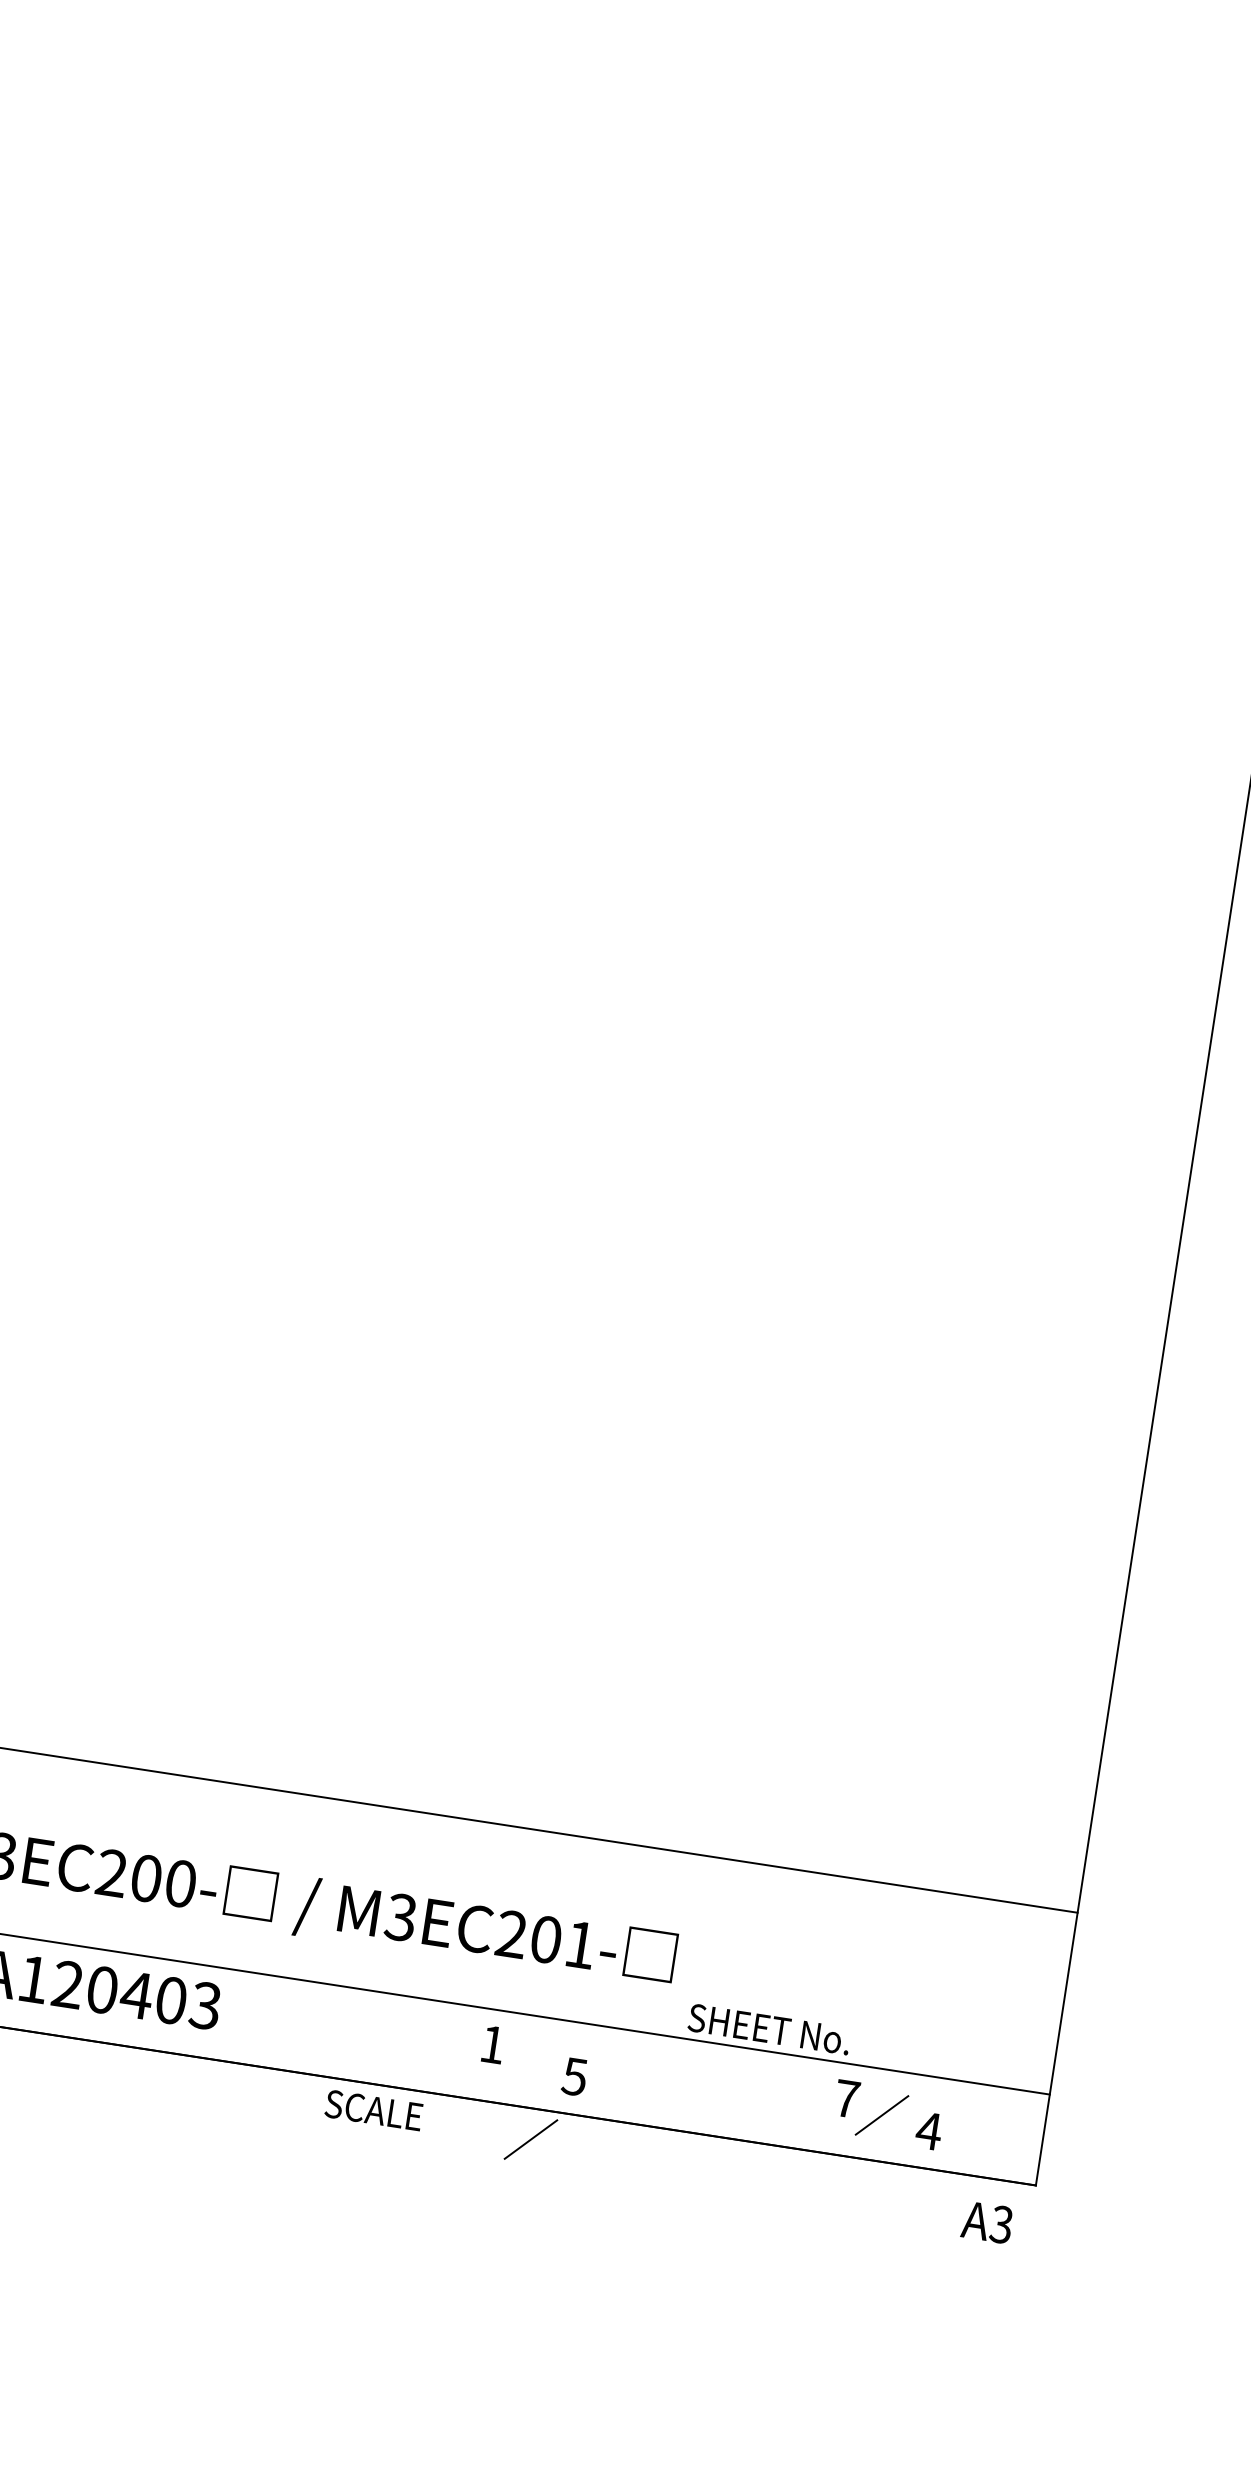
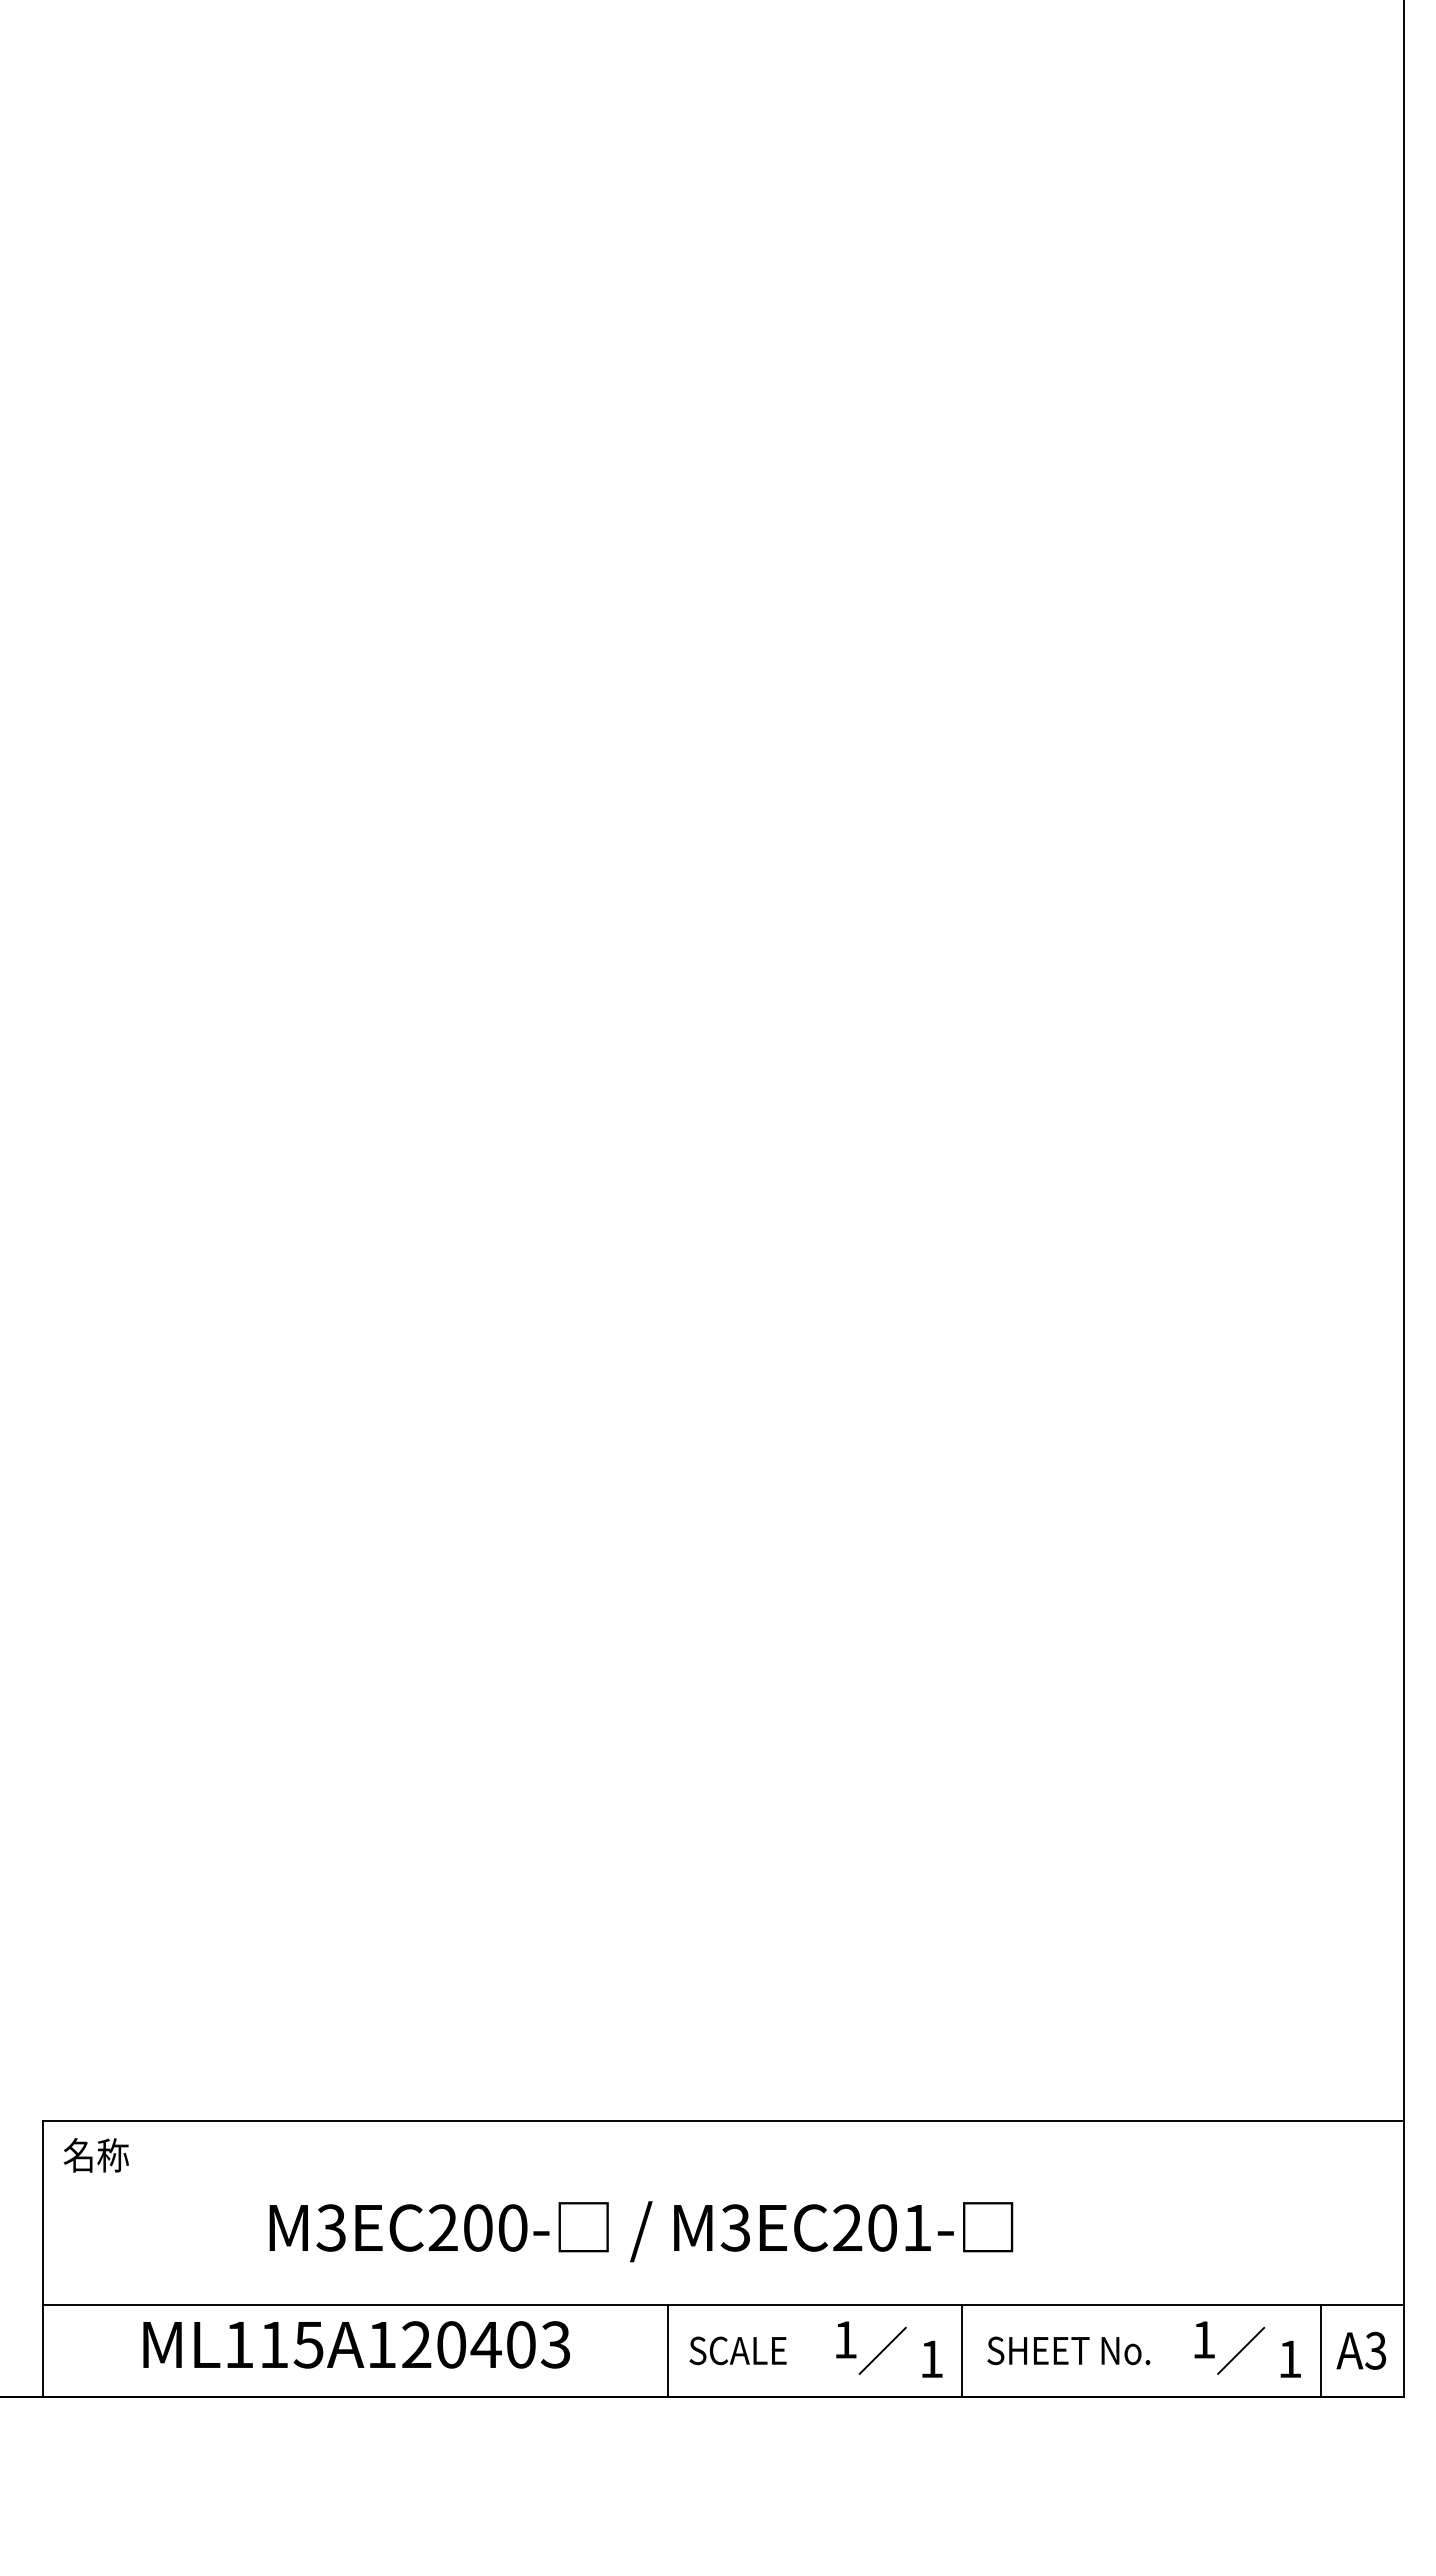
line: (316, 2028) -> (668, 2350), added
text: (769, 2028) -> (1068, 2350), moved
line: (606, 2072) -> (962, 2350), added
text: (574, 2077) -> (931, 2359), 5 -> 1
text: (846, 2098) -> (1203, 2339), 7 -> 1
text: (373, 2110) -> (737, 2350), moved
line: (961, 2127) -> (1321, 2350), added
text: (928, 2130) -> (1289, 2358), 4 -> 1
line: (530, 2139) -> (882, 2350), moved
text: (987, 2222) -> (1361, 2350), moved

